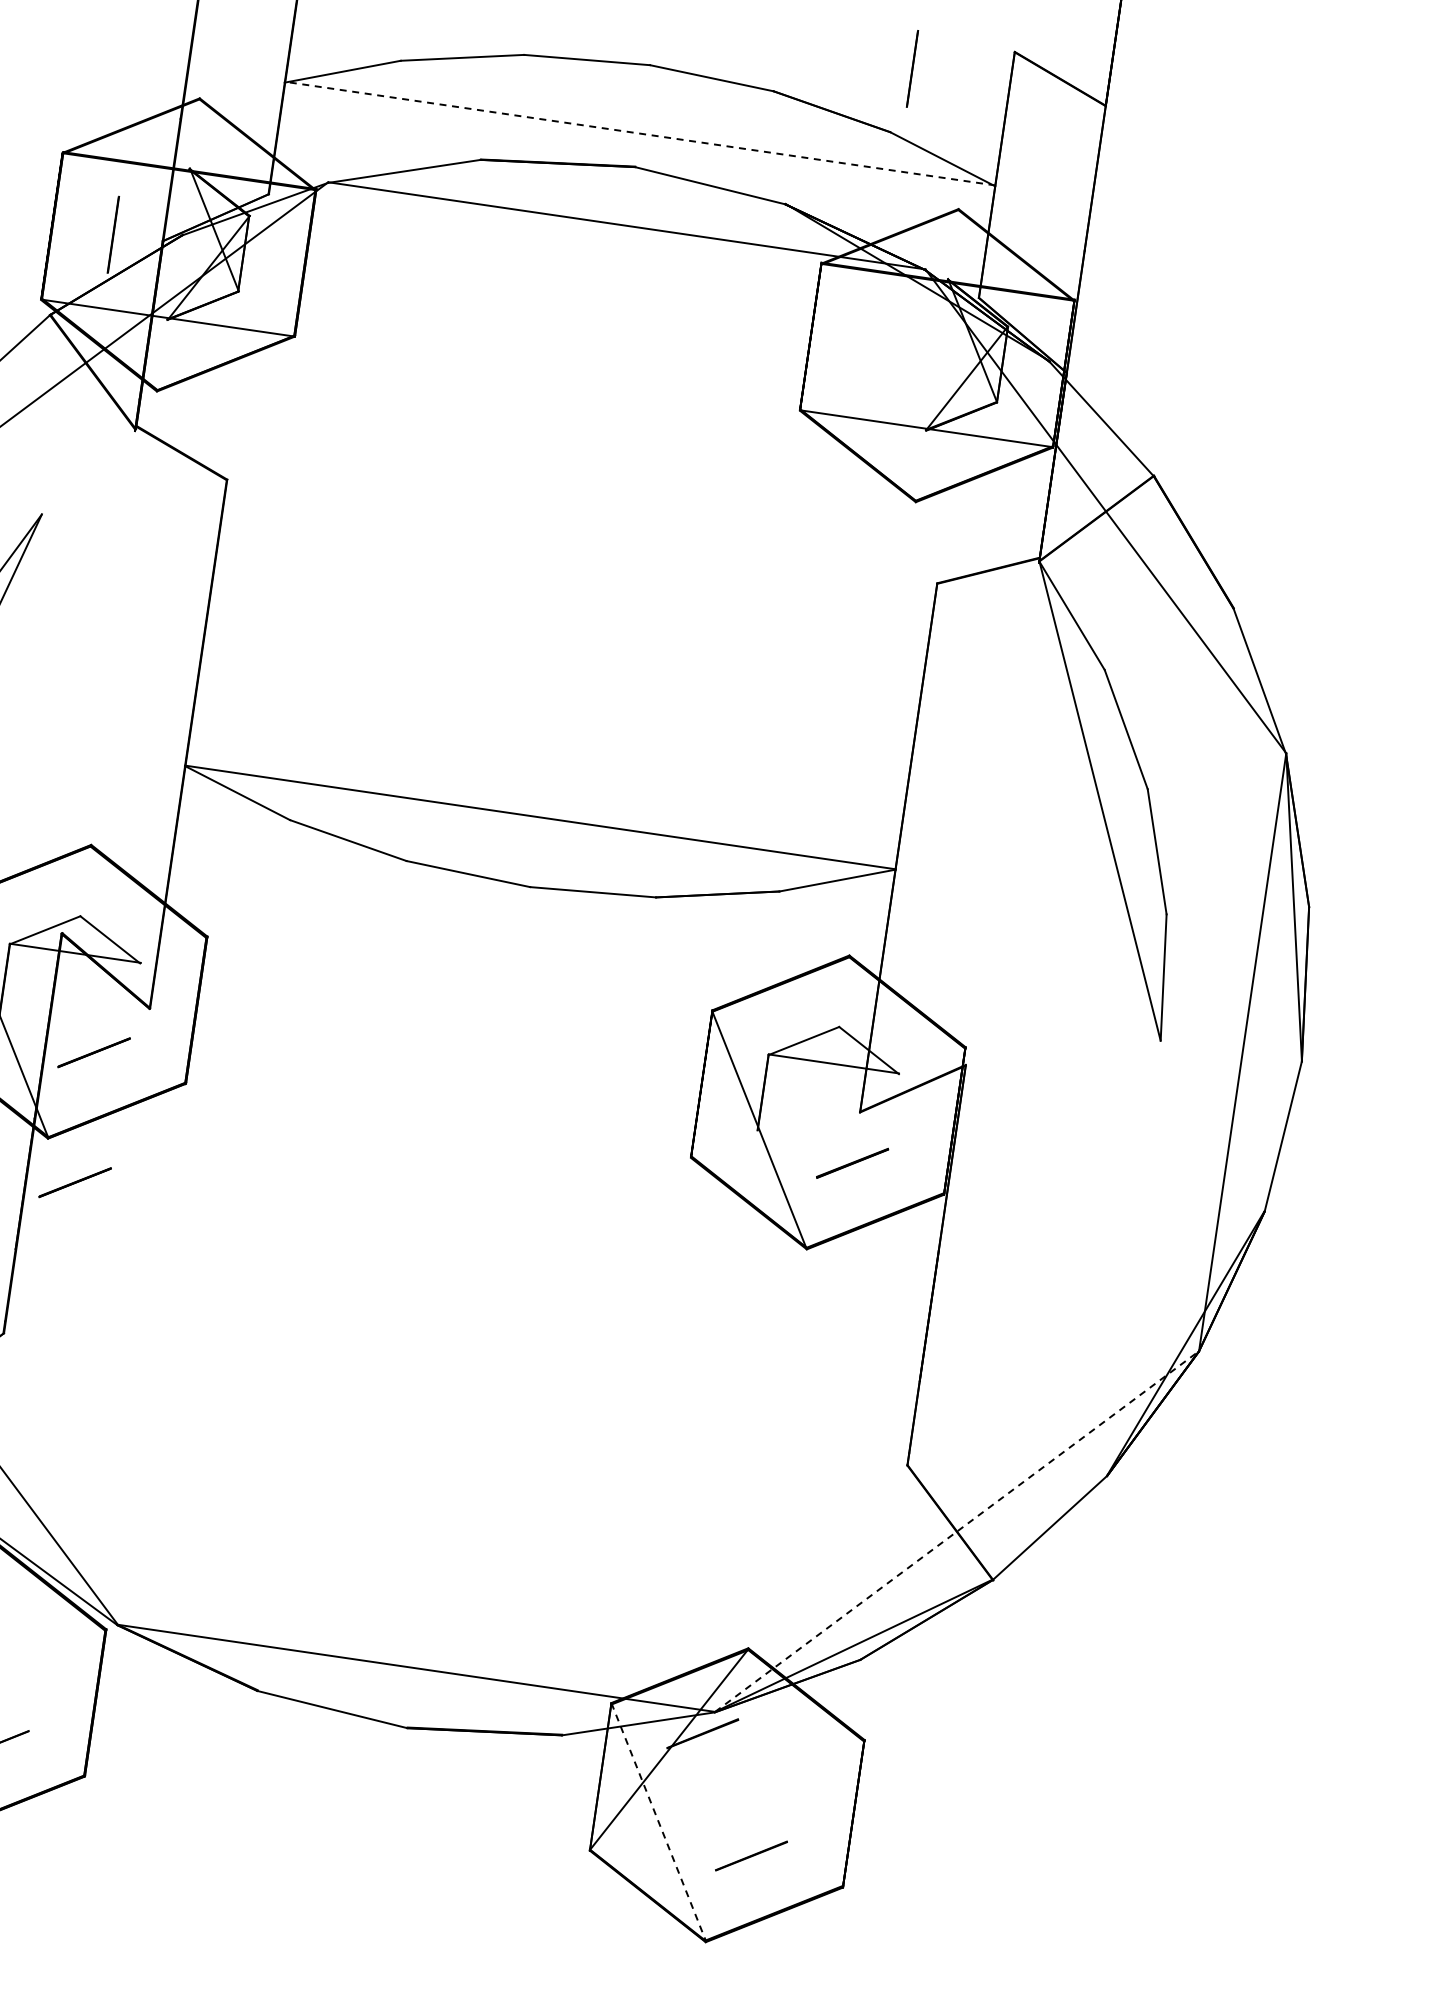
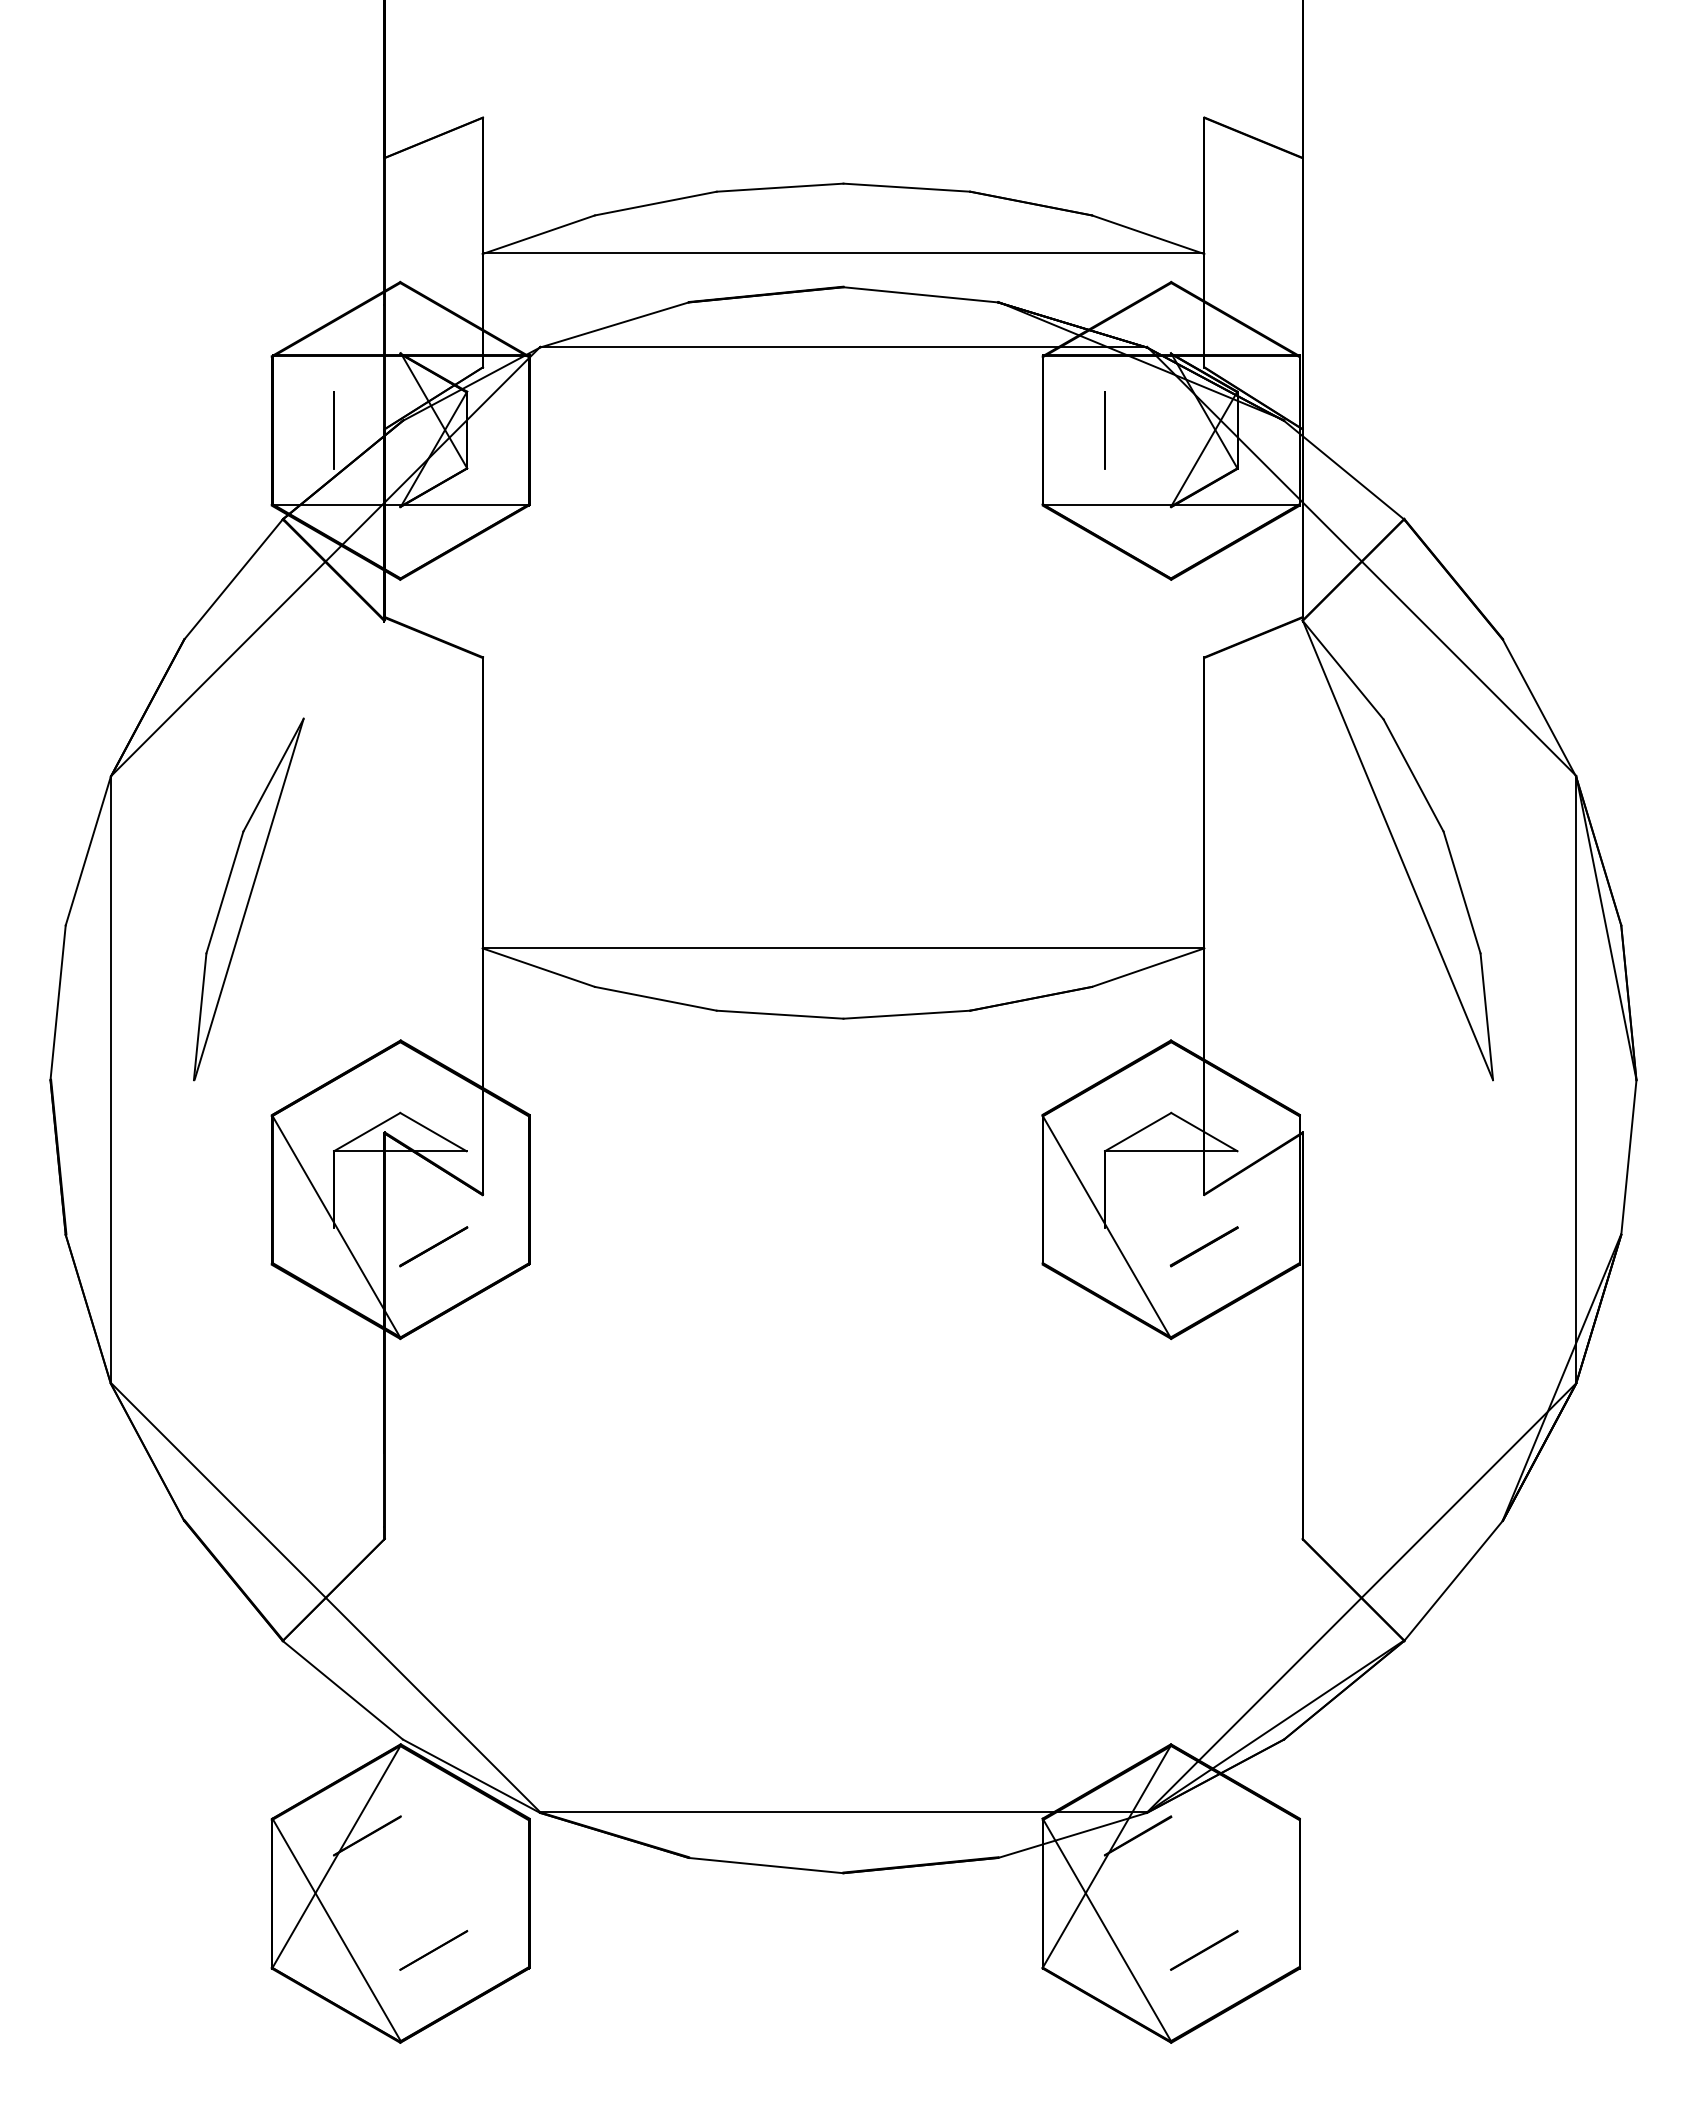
line: (911, 69) -> (1104, 430), moved
line: (640, 133) -> (843, 253), dashed -> solid
line: (74, 1182) -> (433, 1378), removed
line: (957, 1531) -> (1362, 1597), dashed -> solid
line: (659, 1822) -> (1107, 1930), dashed -> solid

